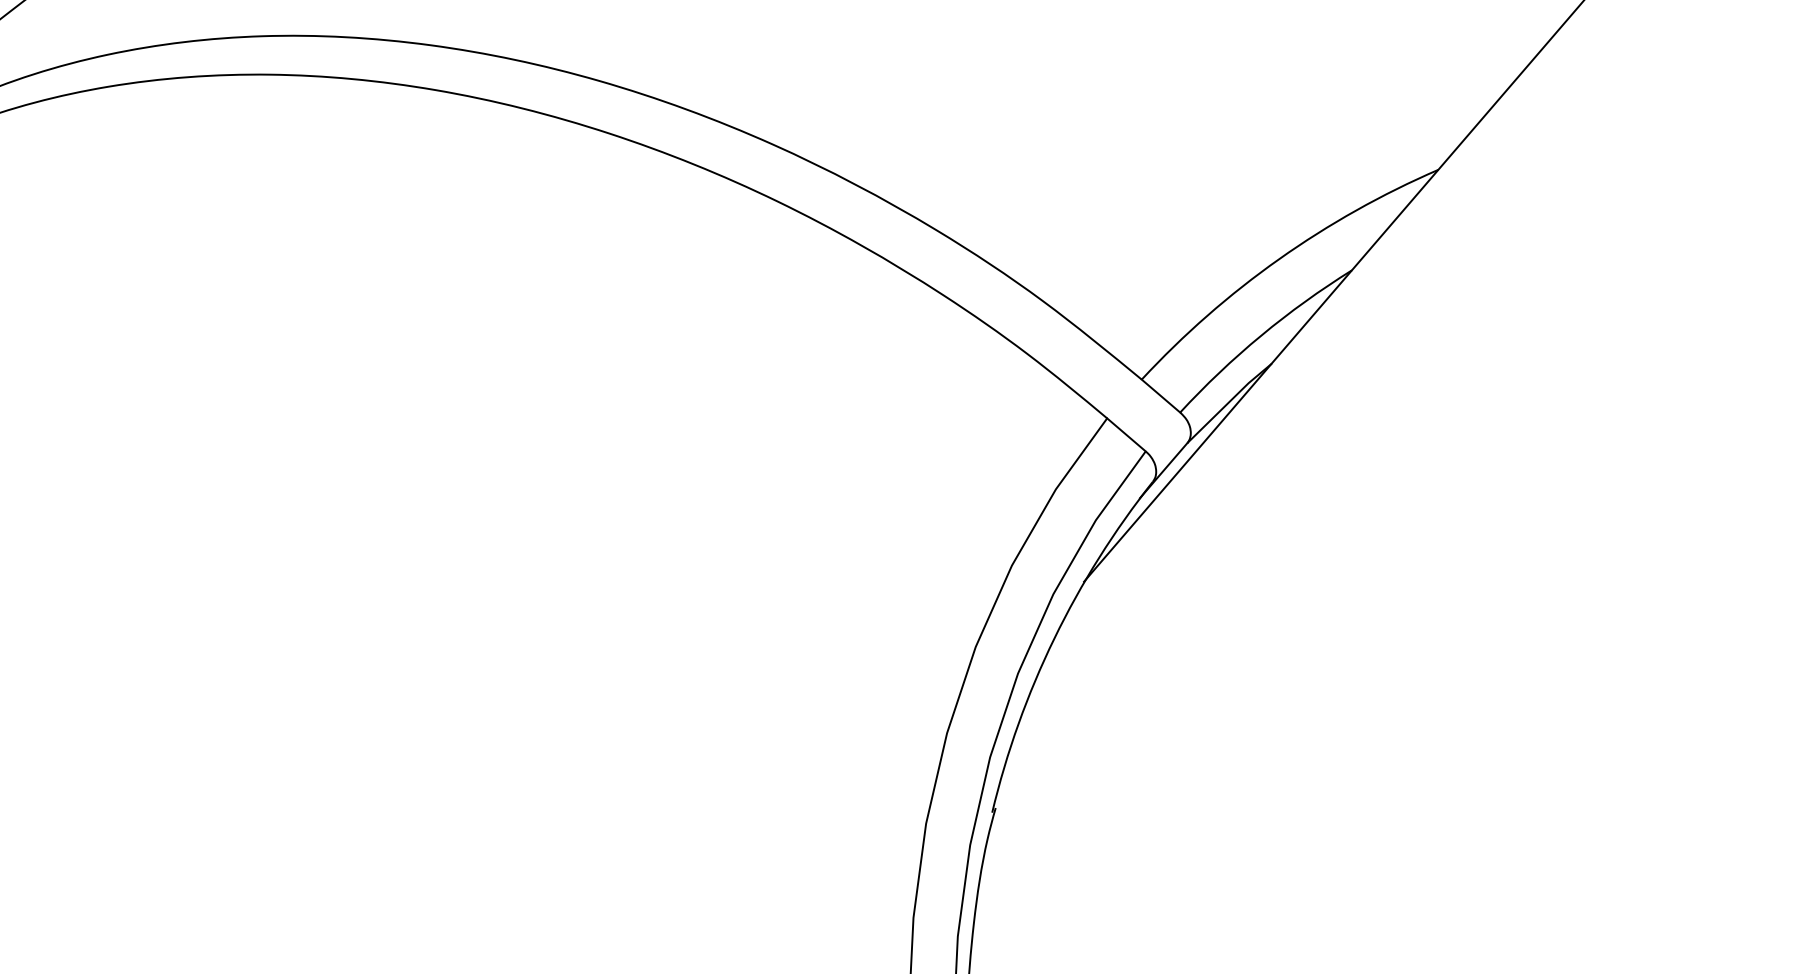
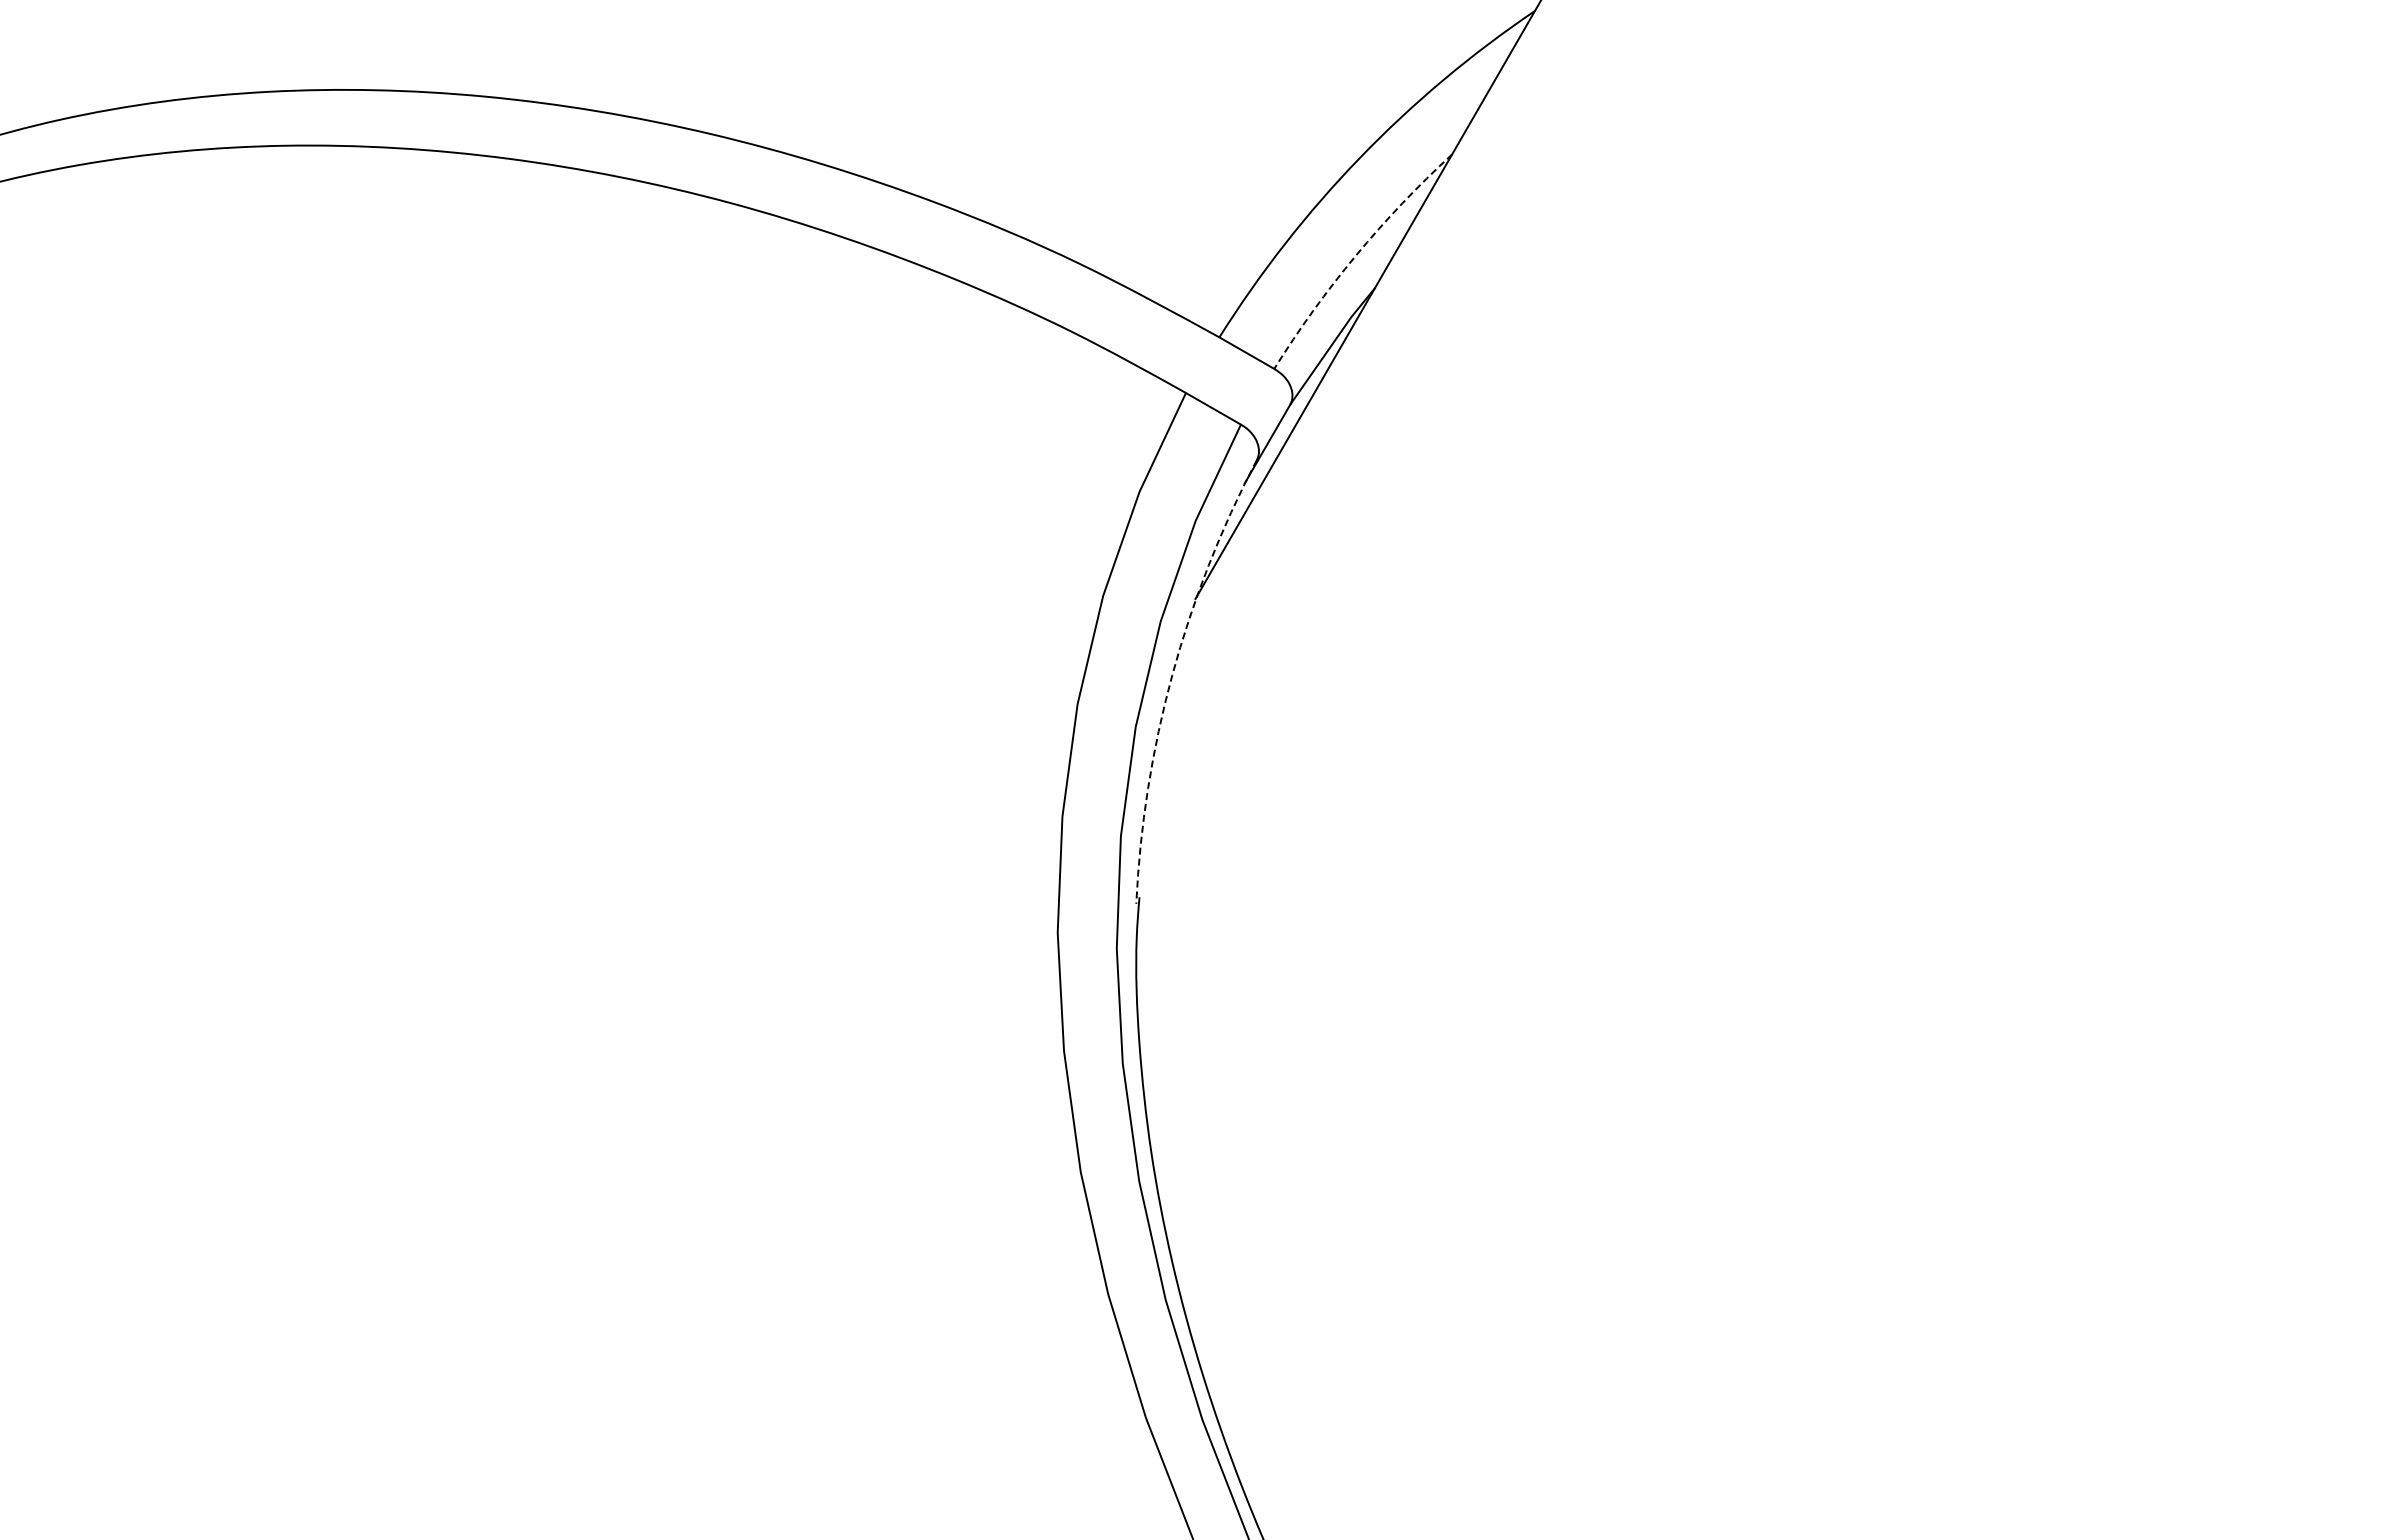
arc: (1261, 335) -> (1356, 255), solid -> dashed
arc: (1054, 638) -> (1172, 675), solid -> dashed

